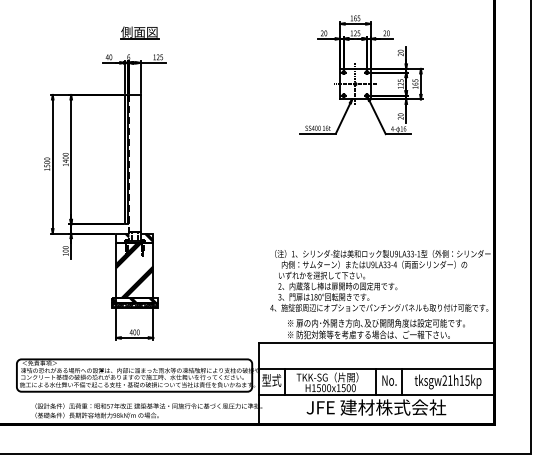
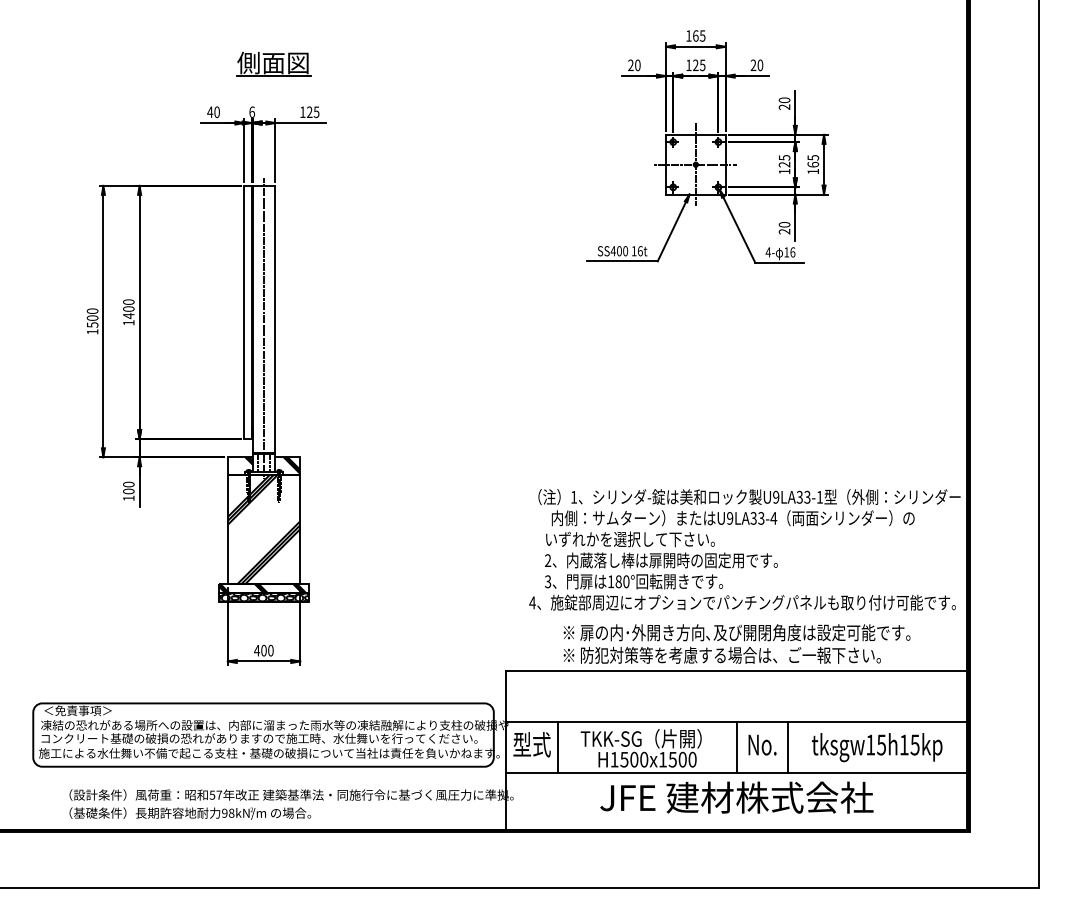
line: (134, 167) -> (263, 327), added
line: (129, 168) -> (253, 329), dashed -> solid
text: (447, 380) -> (876, 744), tksgw21h15kp -> tksgw15h15kp

